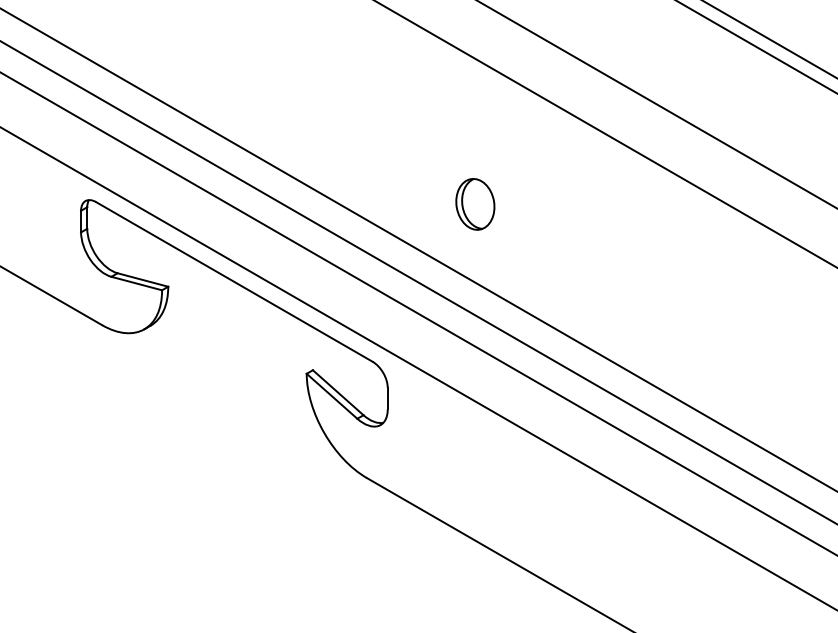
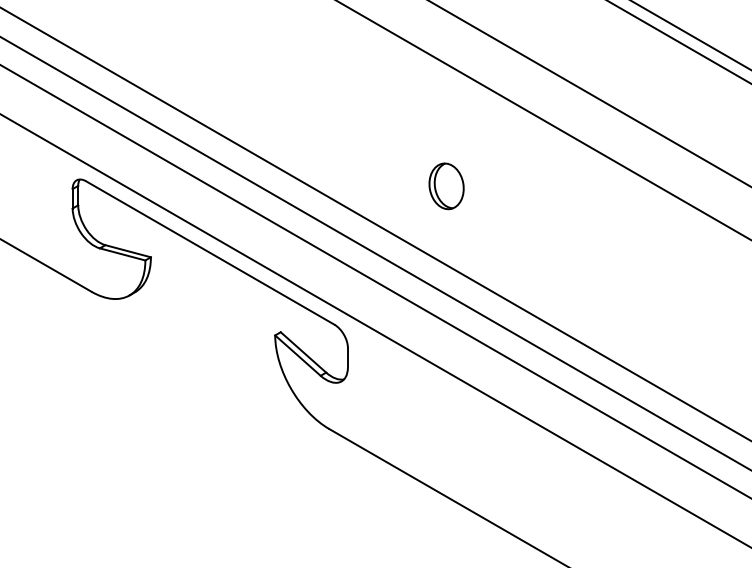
part: (475, 204) -> (446, 186), moved

